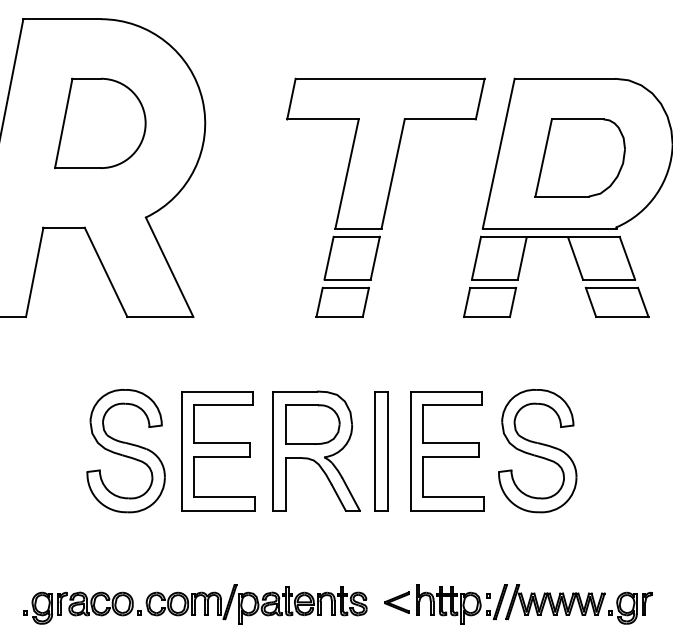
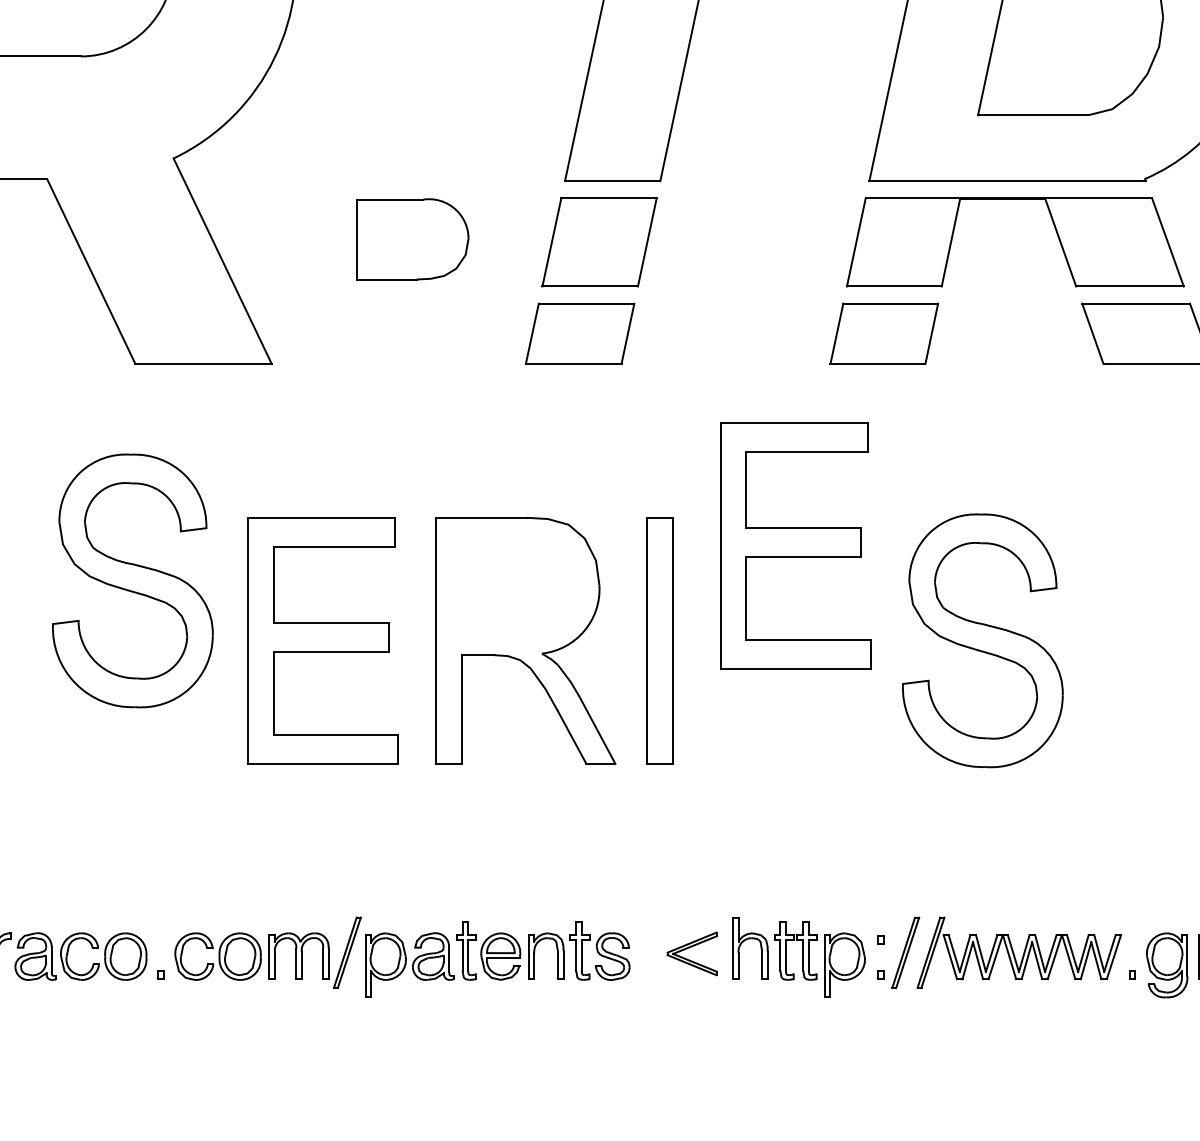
part: (312, 424) -> (412, 238), moved
part: (125, 451) -> (131, 581), moved
part: (447, 451) -> (796, 546), moved

